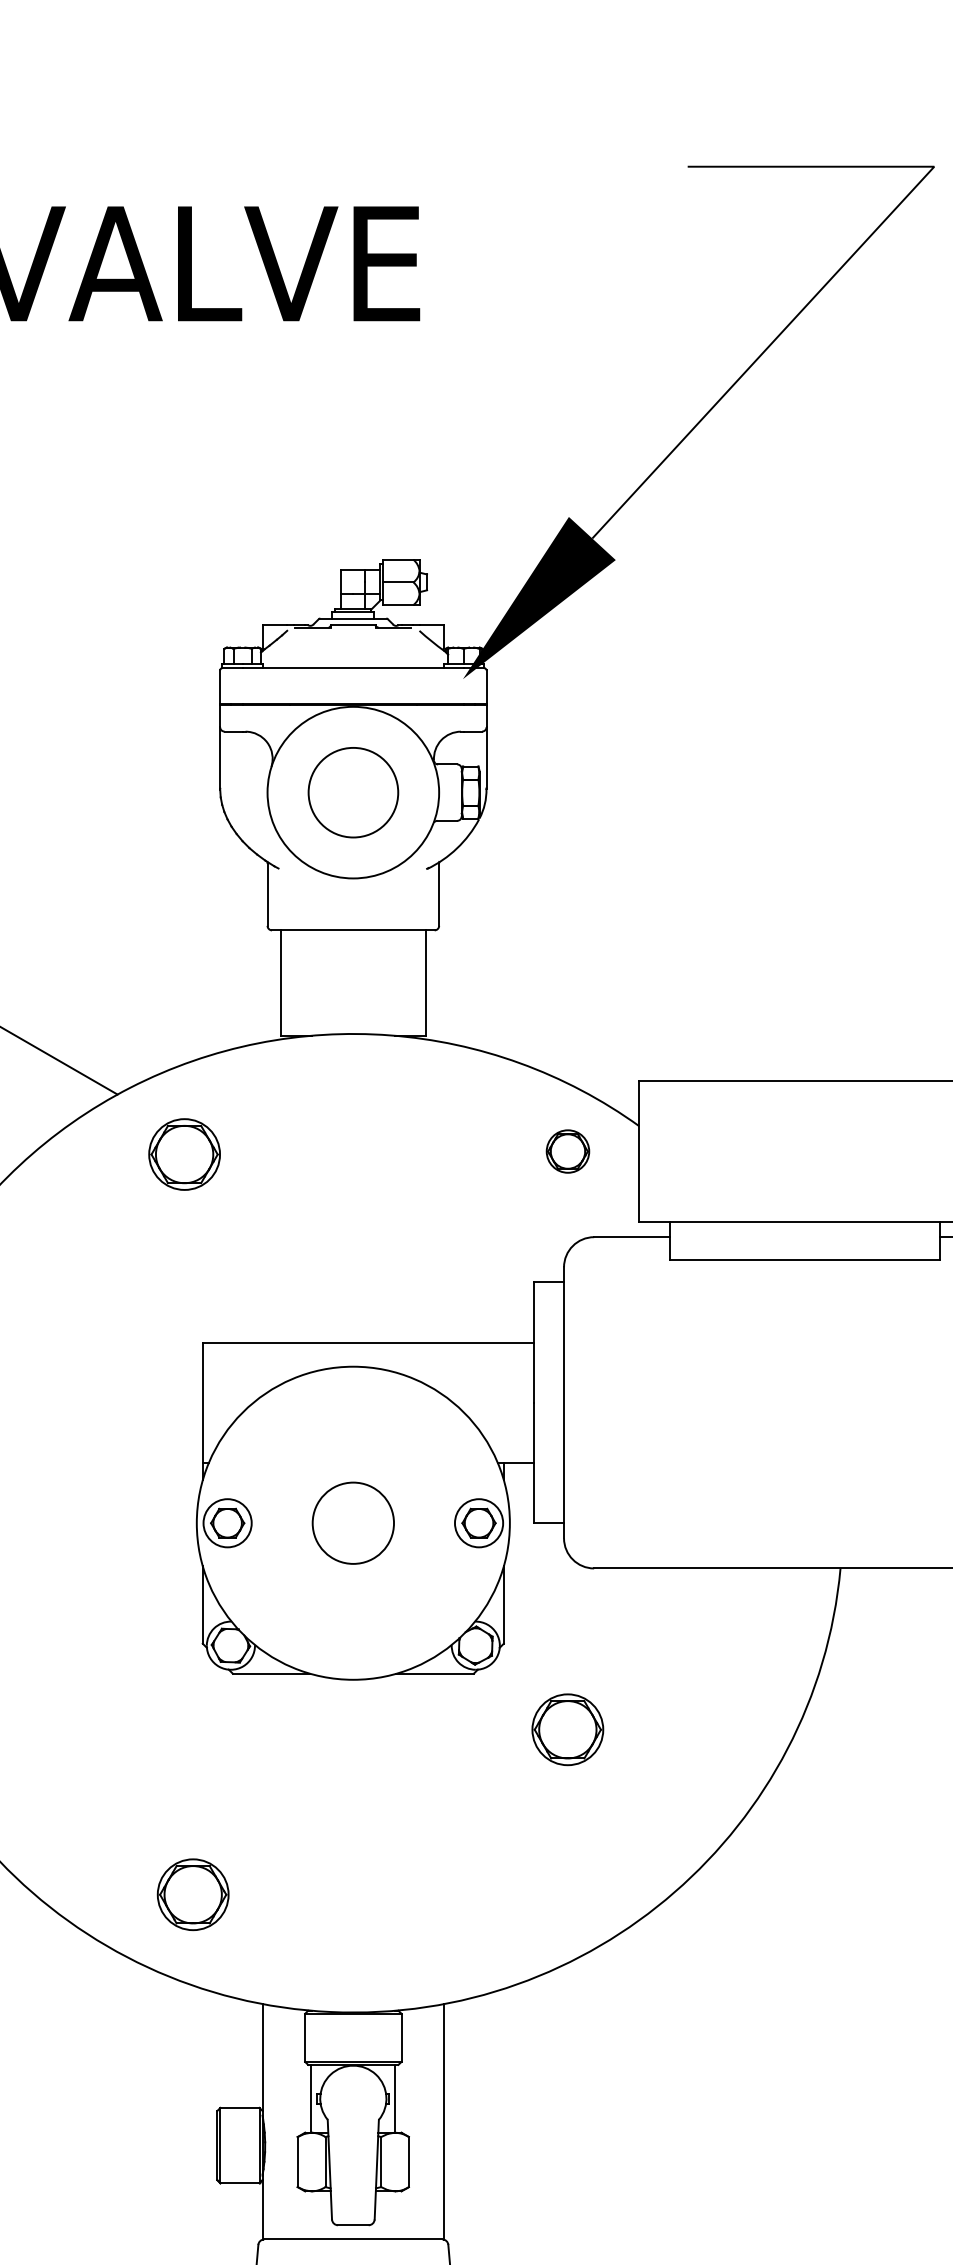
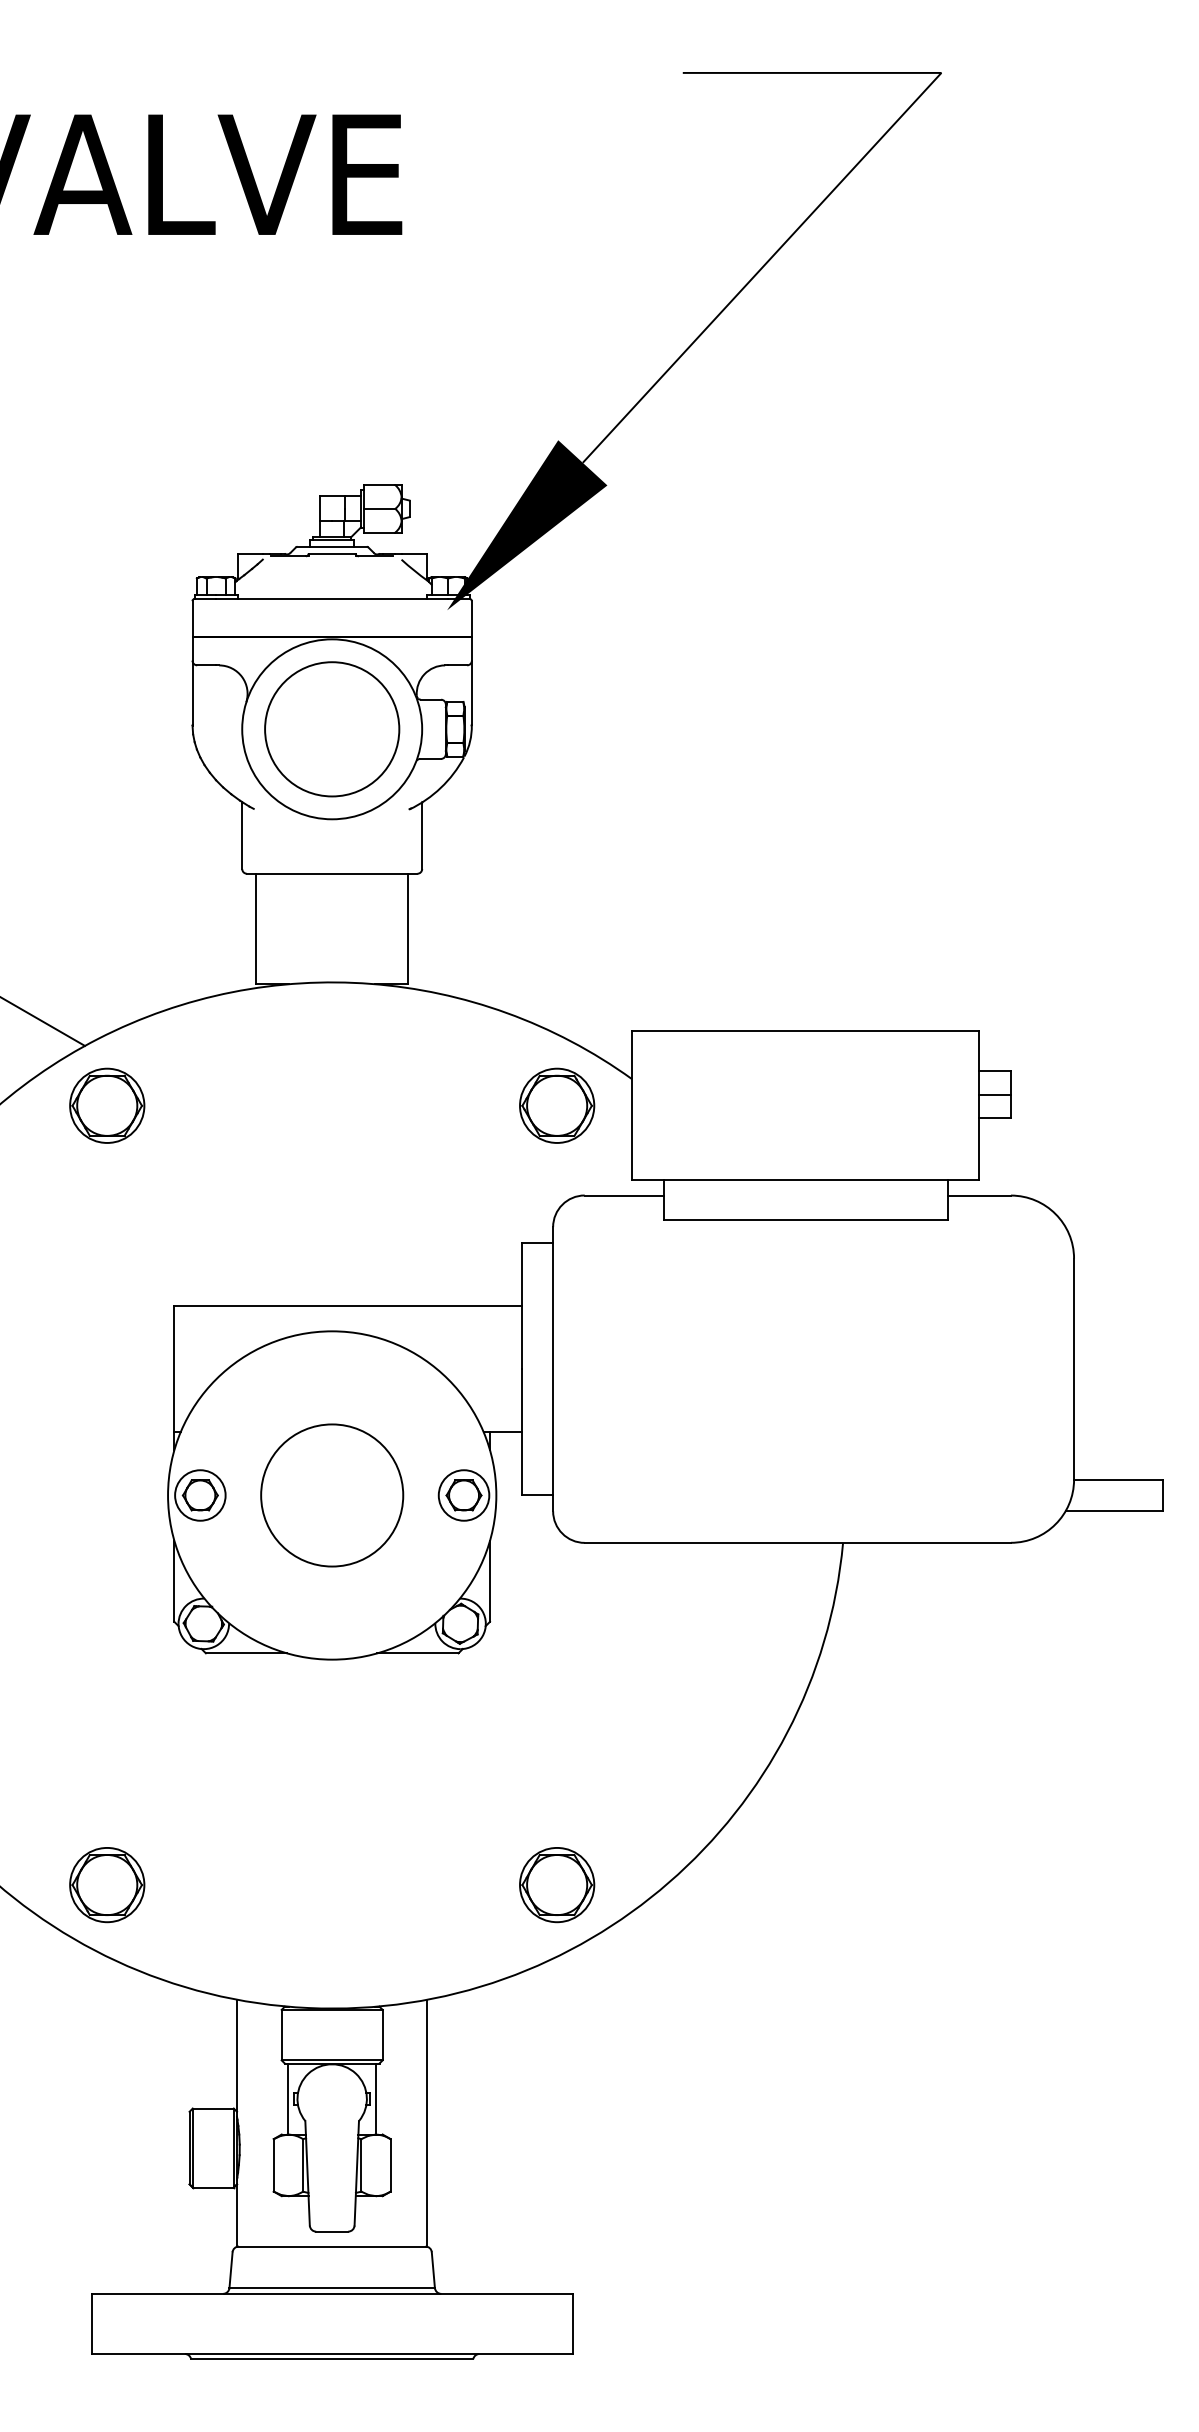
circle: (353, 792) -> (332, 729), size x1.43
part: (568, 1151) -> (557, 1105), size x1.67
part: (184, 1154) -> (107, 1105), moved
circle: (353, 1523) -> (332, 1495), size x1.67
part: (568, 1730) -> (557, 1885), moved
part: (193, 1895) -> (107, 1885), moved

